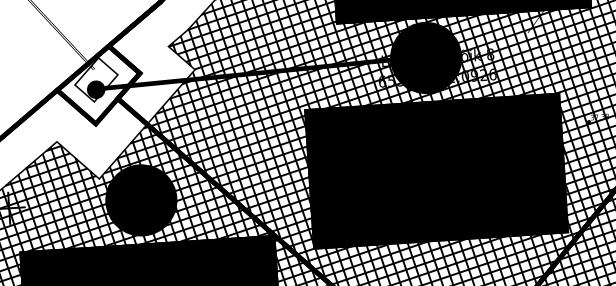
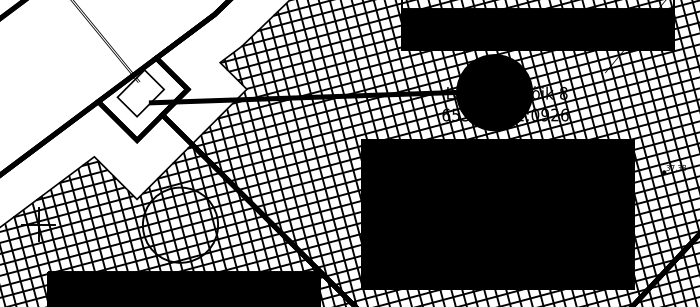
fill: (95, 89) -> (139, 103), removed
fill: (141, 199) -> (180, 224), removed

